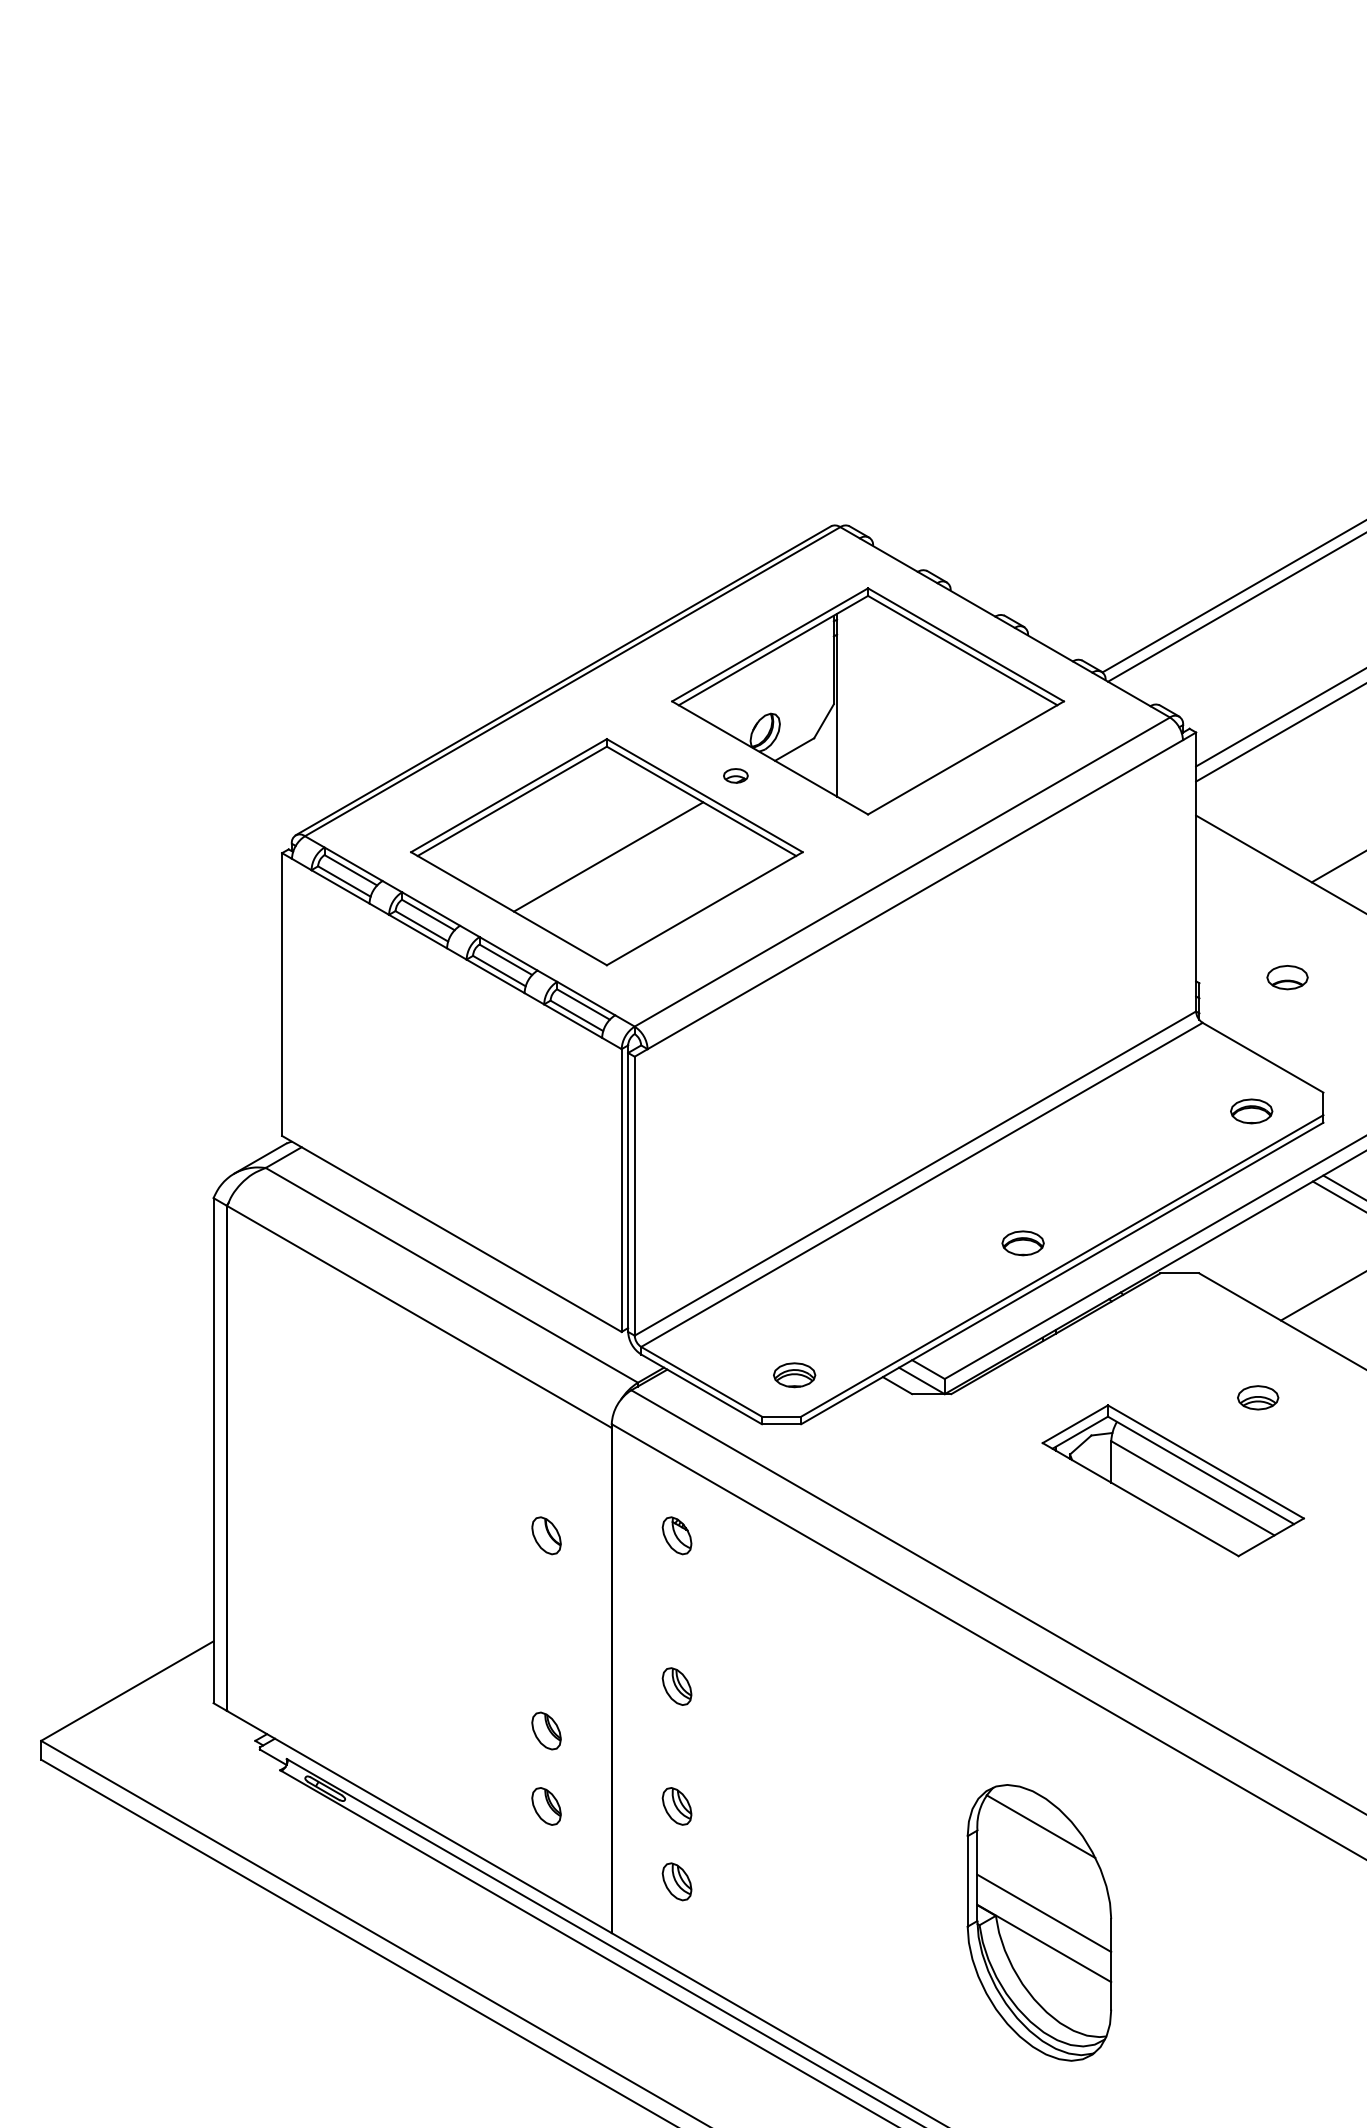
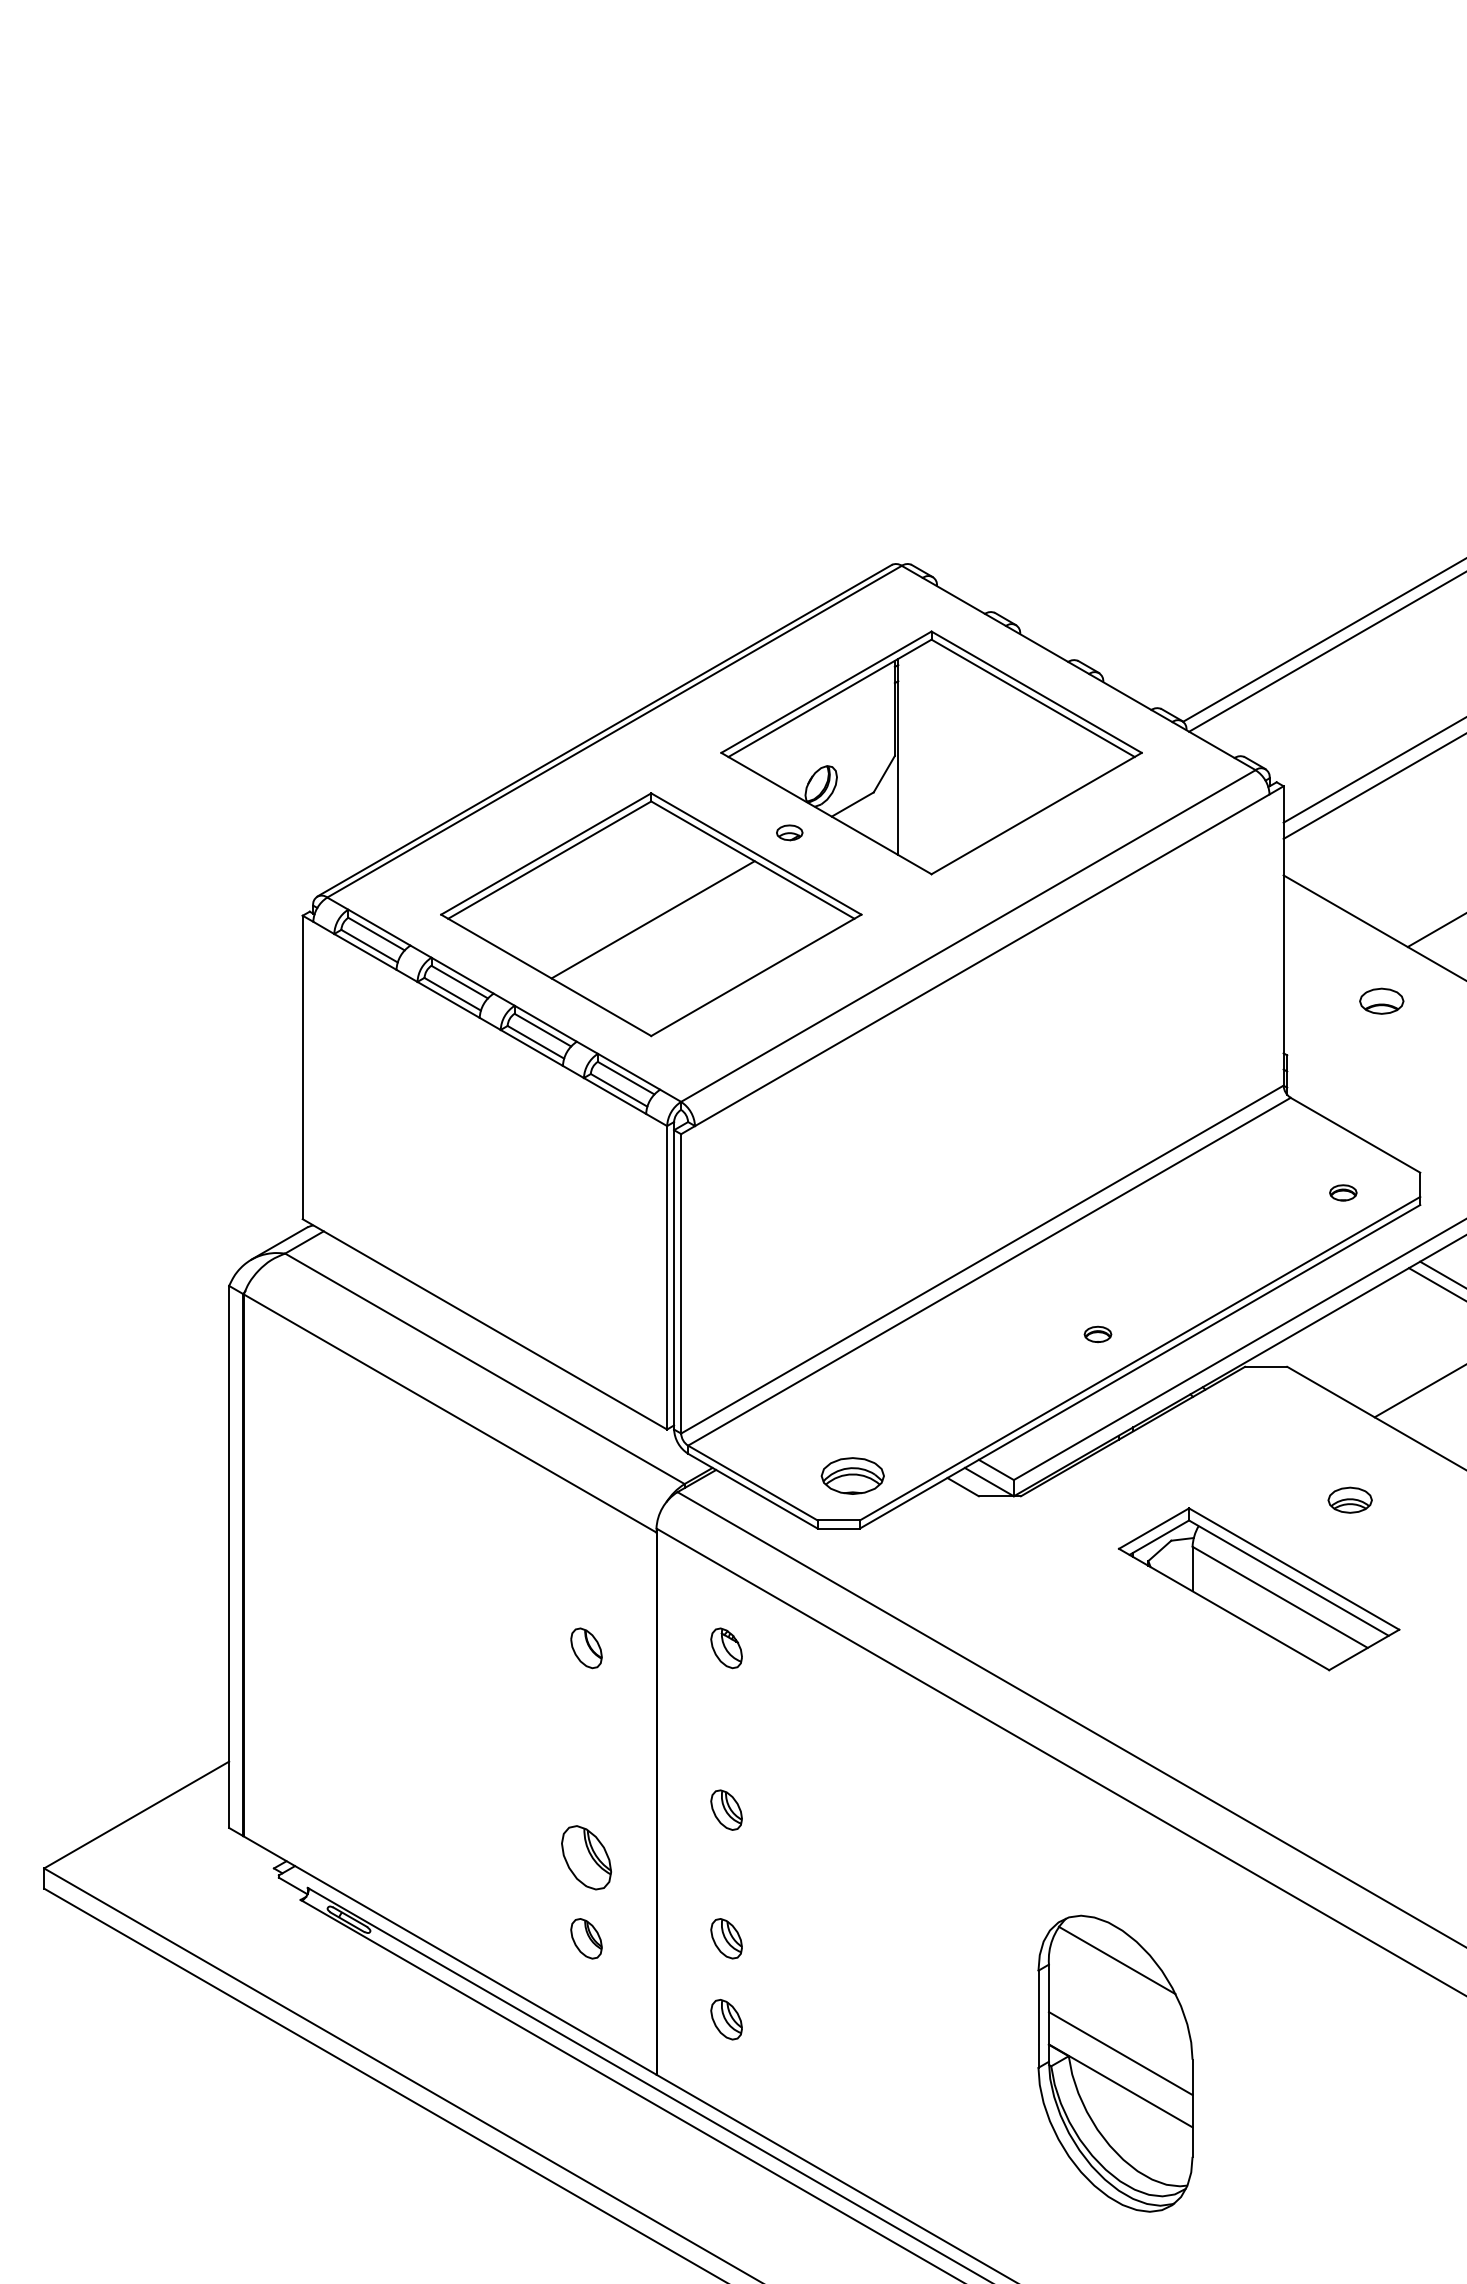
part: (1287, 976) -> (1381, 1000), moved
part: (1251, 1111) -> (1343, 1192), size x0.6
part: (1022, 1243) -> (1097, 1334), size x0.6
part: (794, 1374) -> (852, 1475), size x1.4
part: (546, 1730) -> (586, 1857), size x1.6

